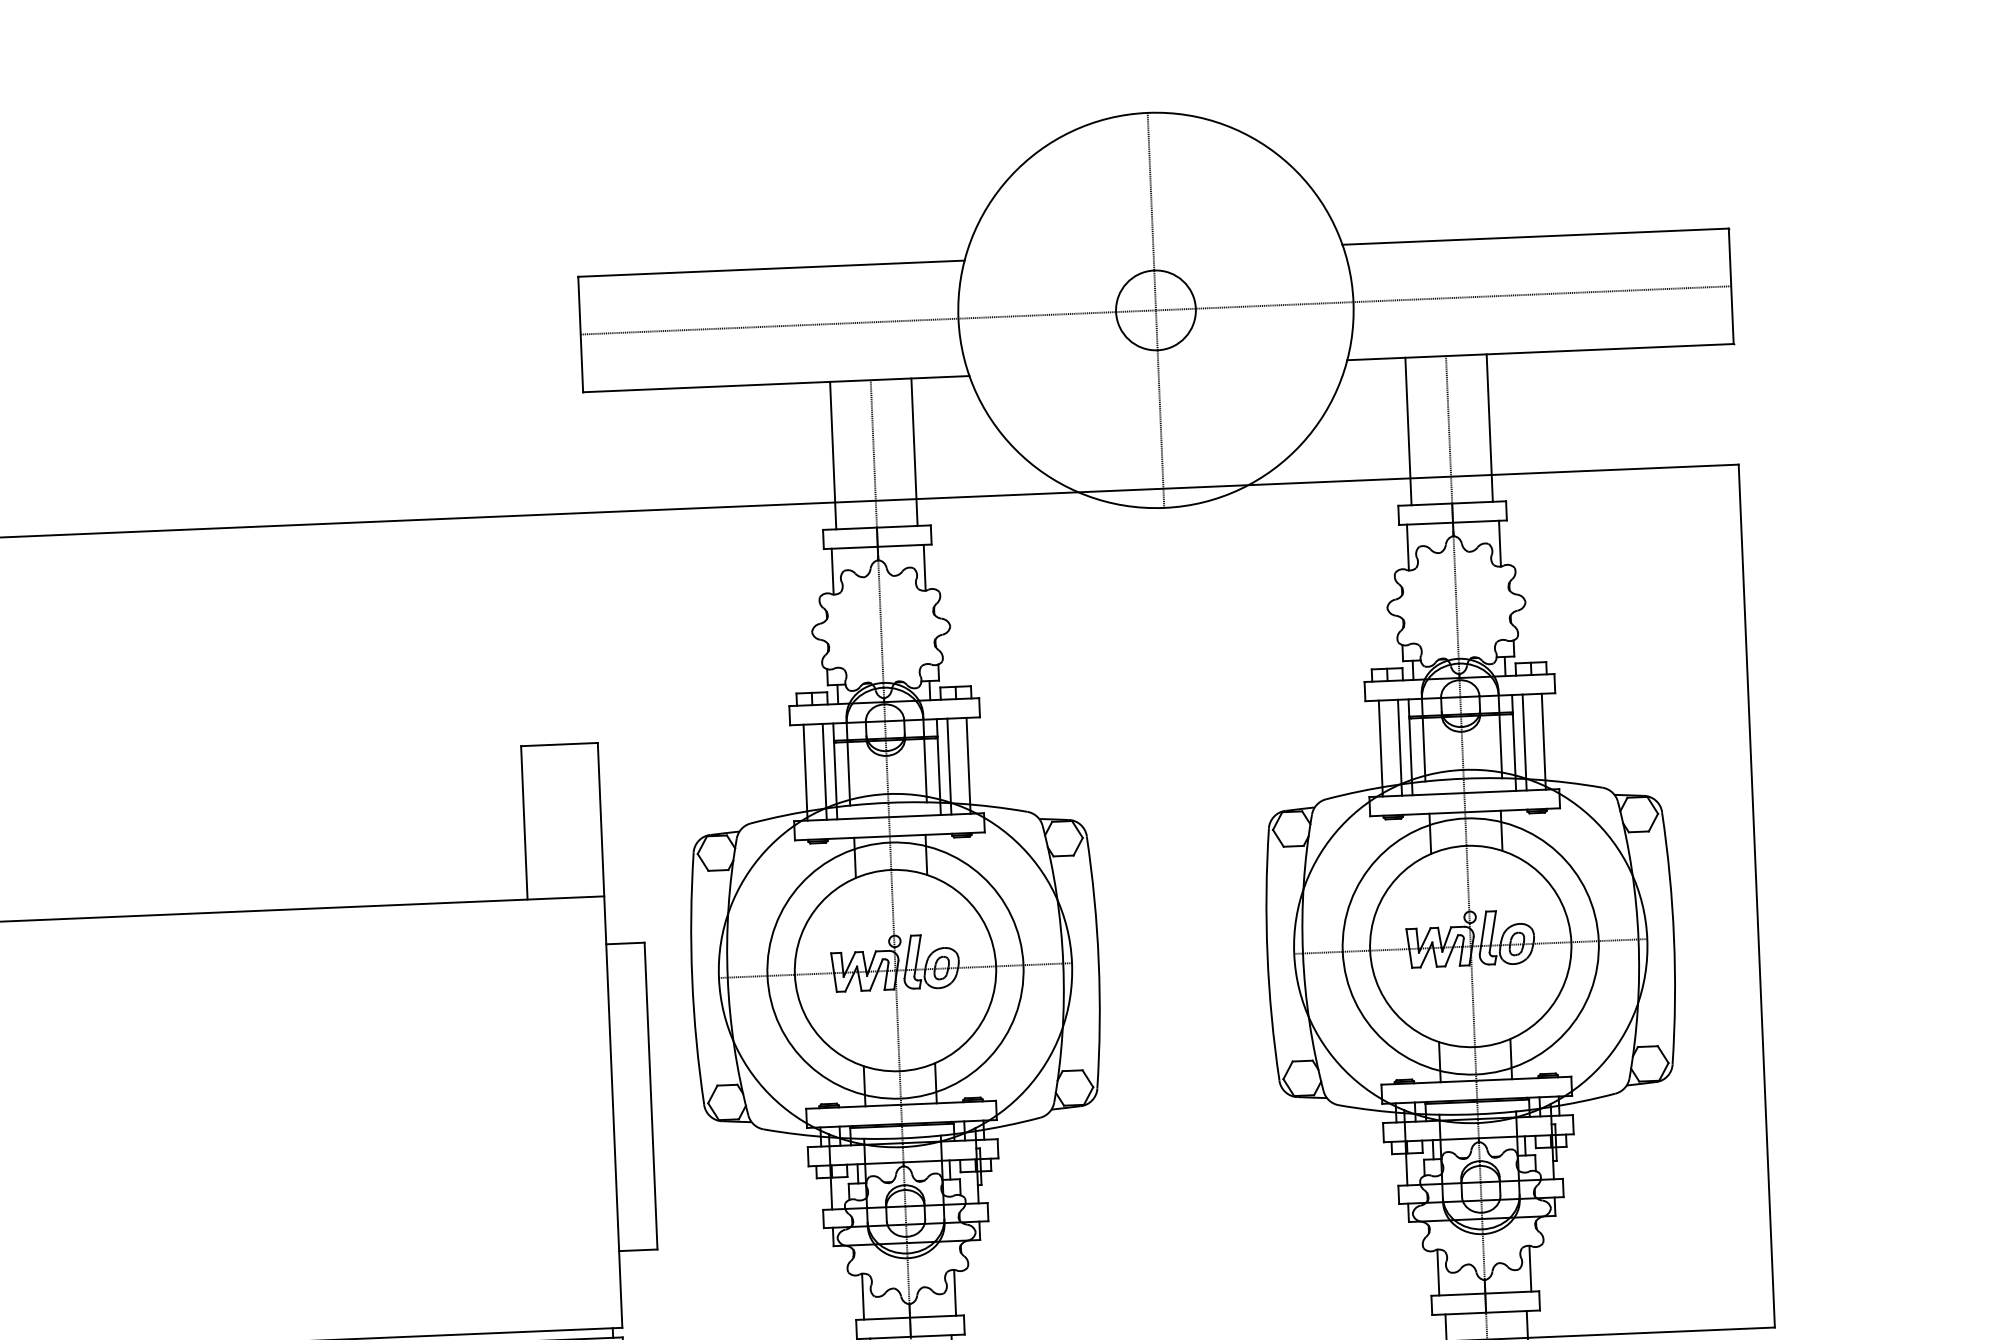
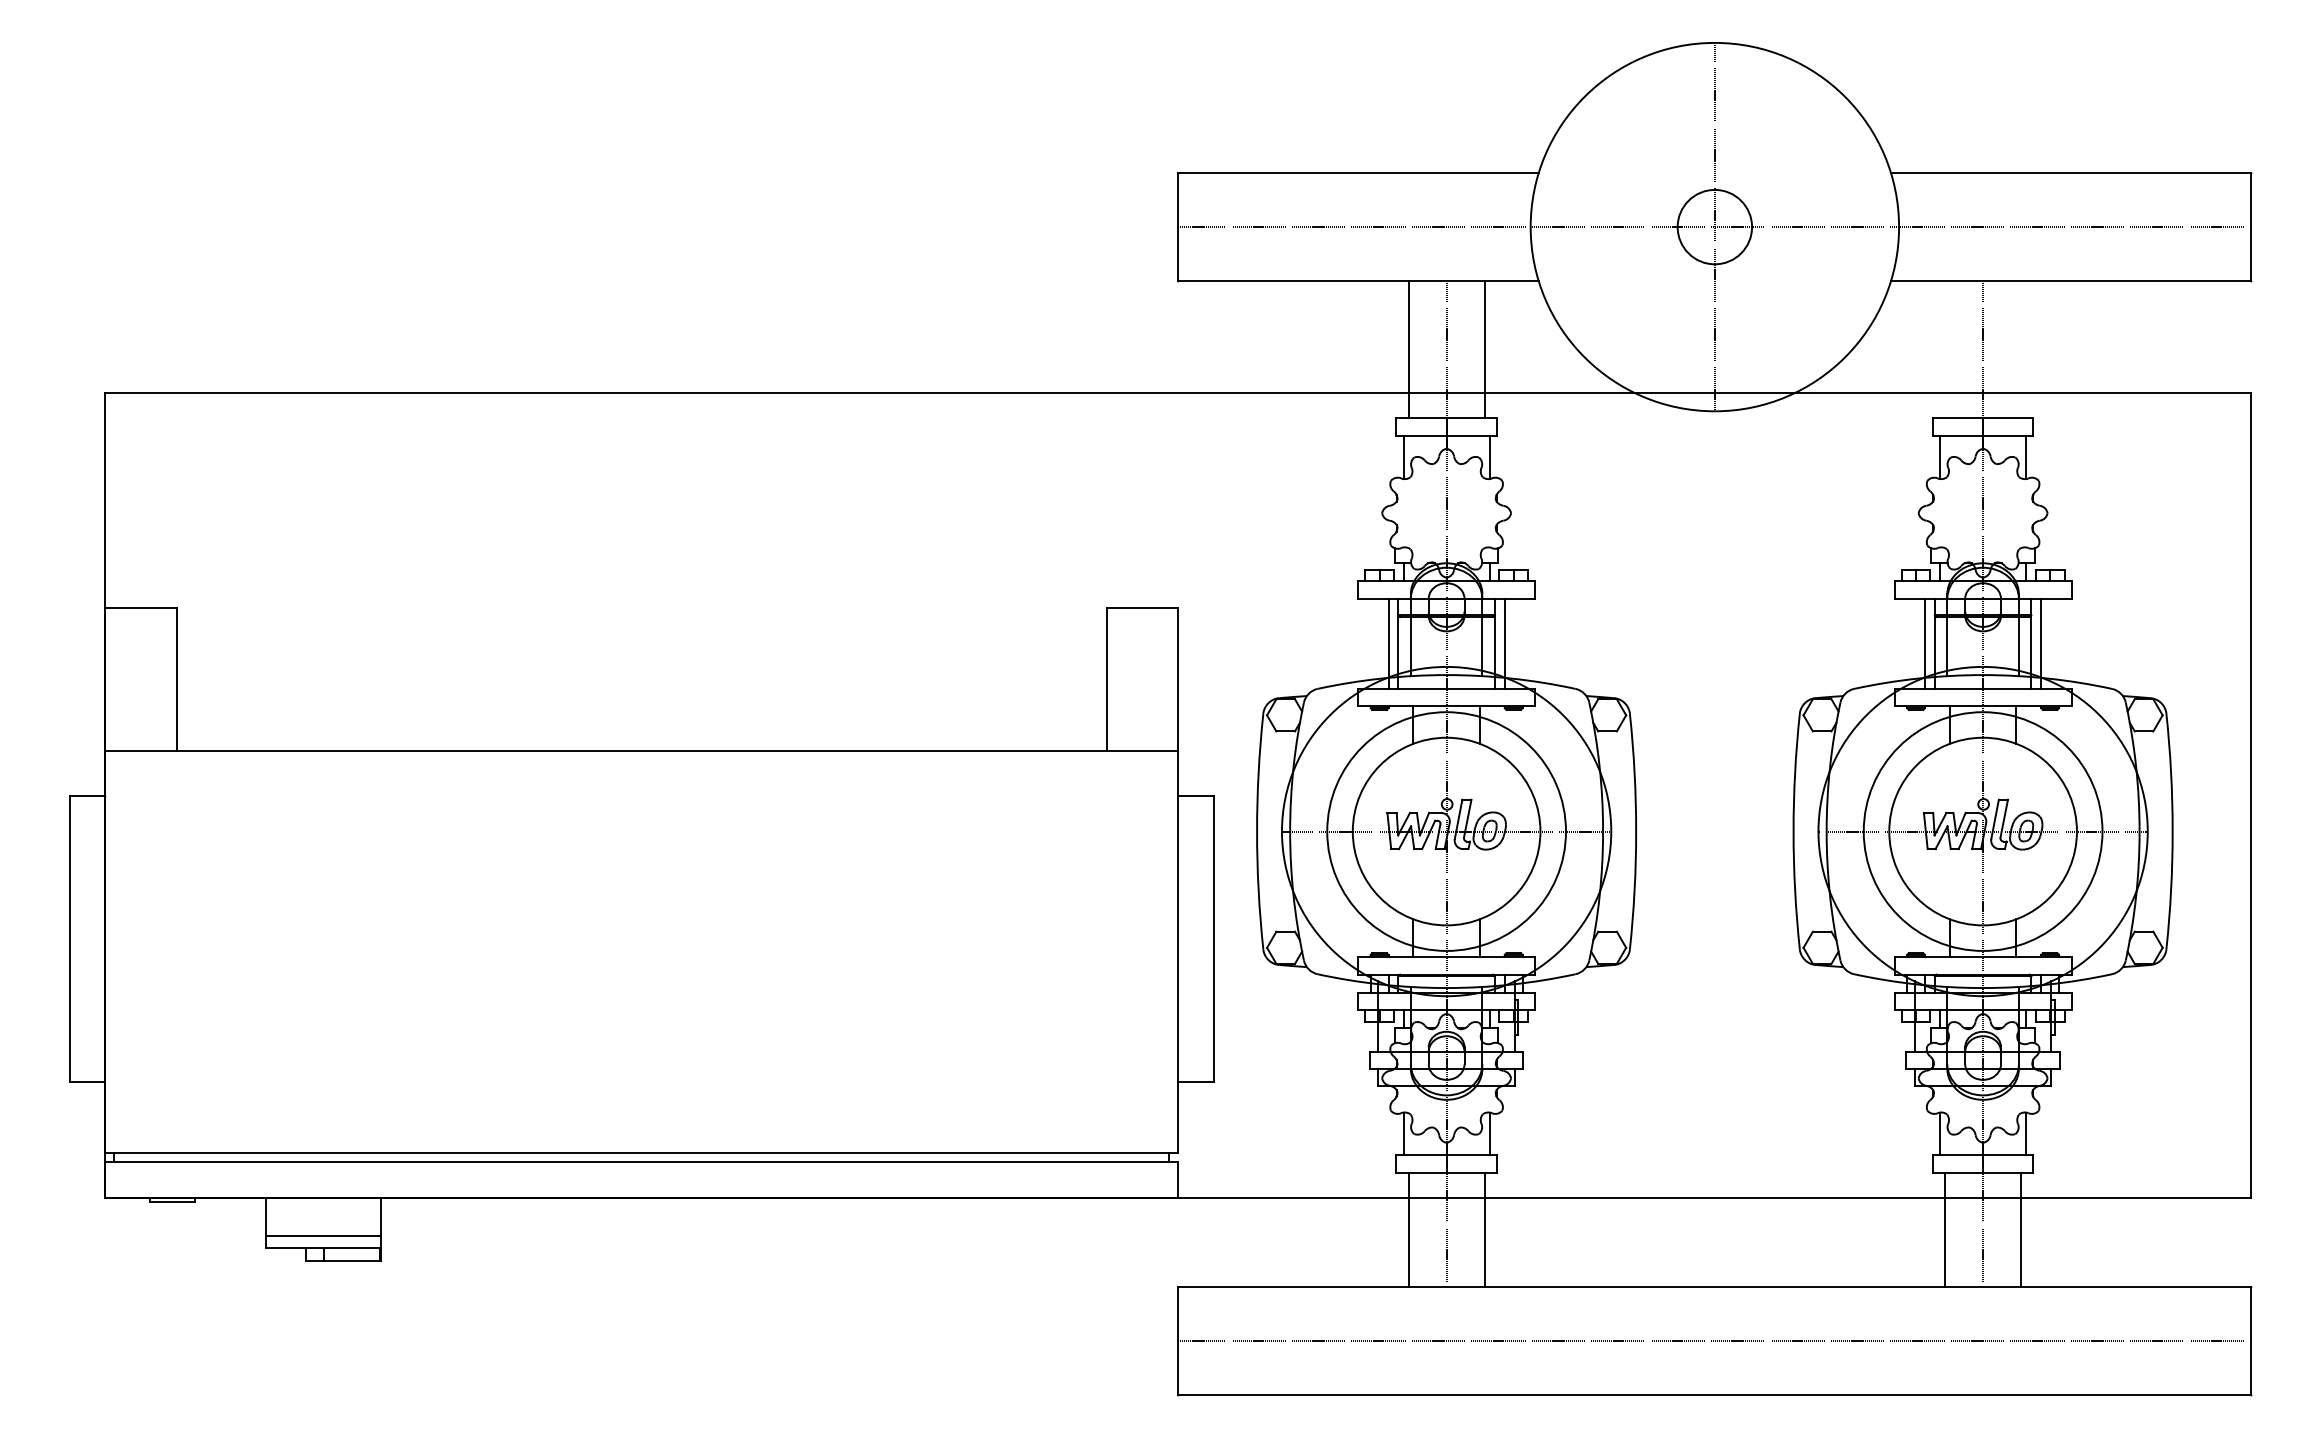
line: (1490, 427) -> (2021, 349), removed
line: (1408, 431) -> (1945, 349), removed
line: (1544, 741) -> (2059, 643), removed
line: (1381, 748) -> (1907, 643), removed
line: (968, 765) -> (1522, 643), removed
line: (805, 772) -> (1370, 643), removed

